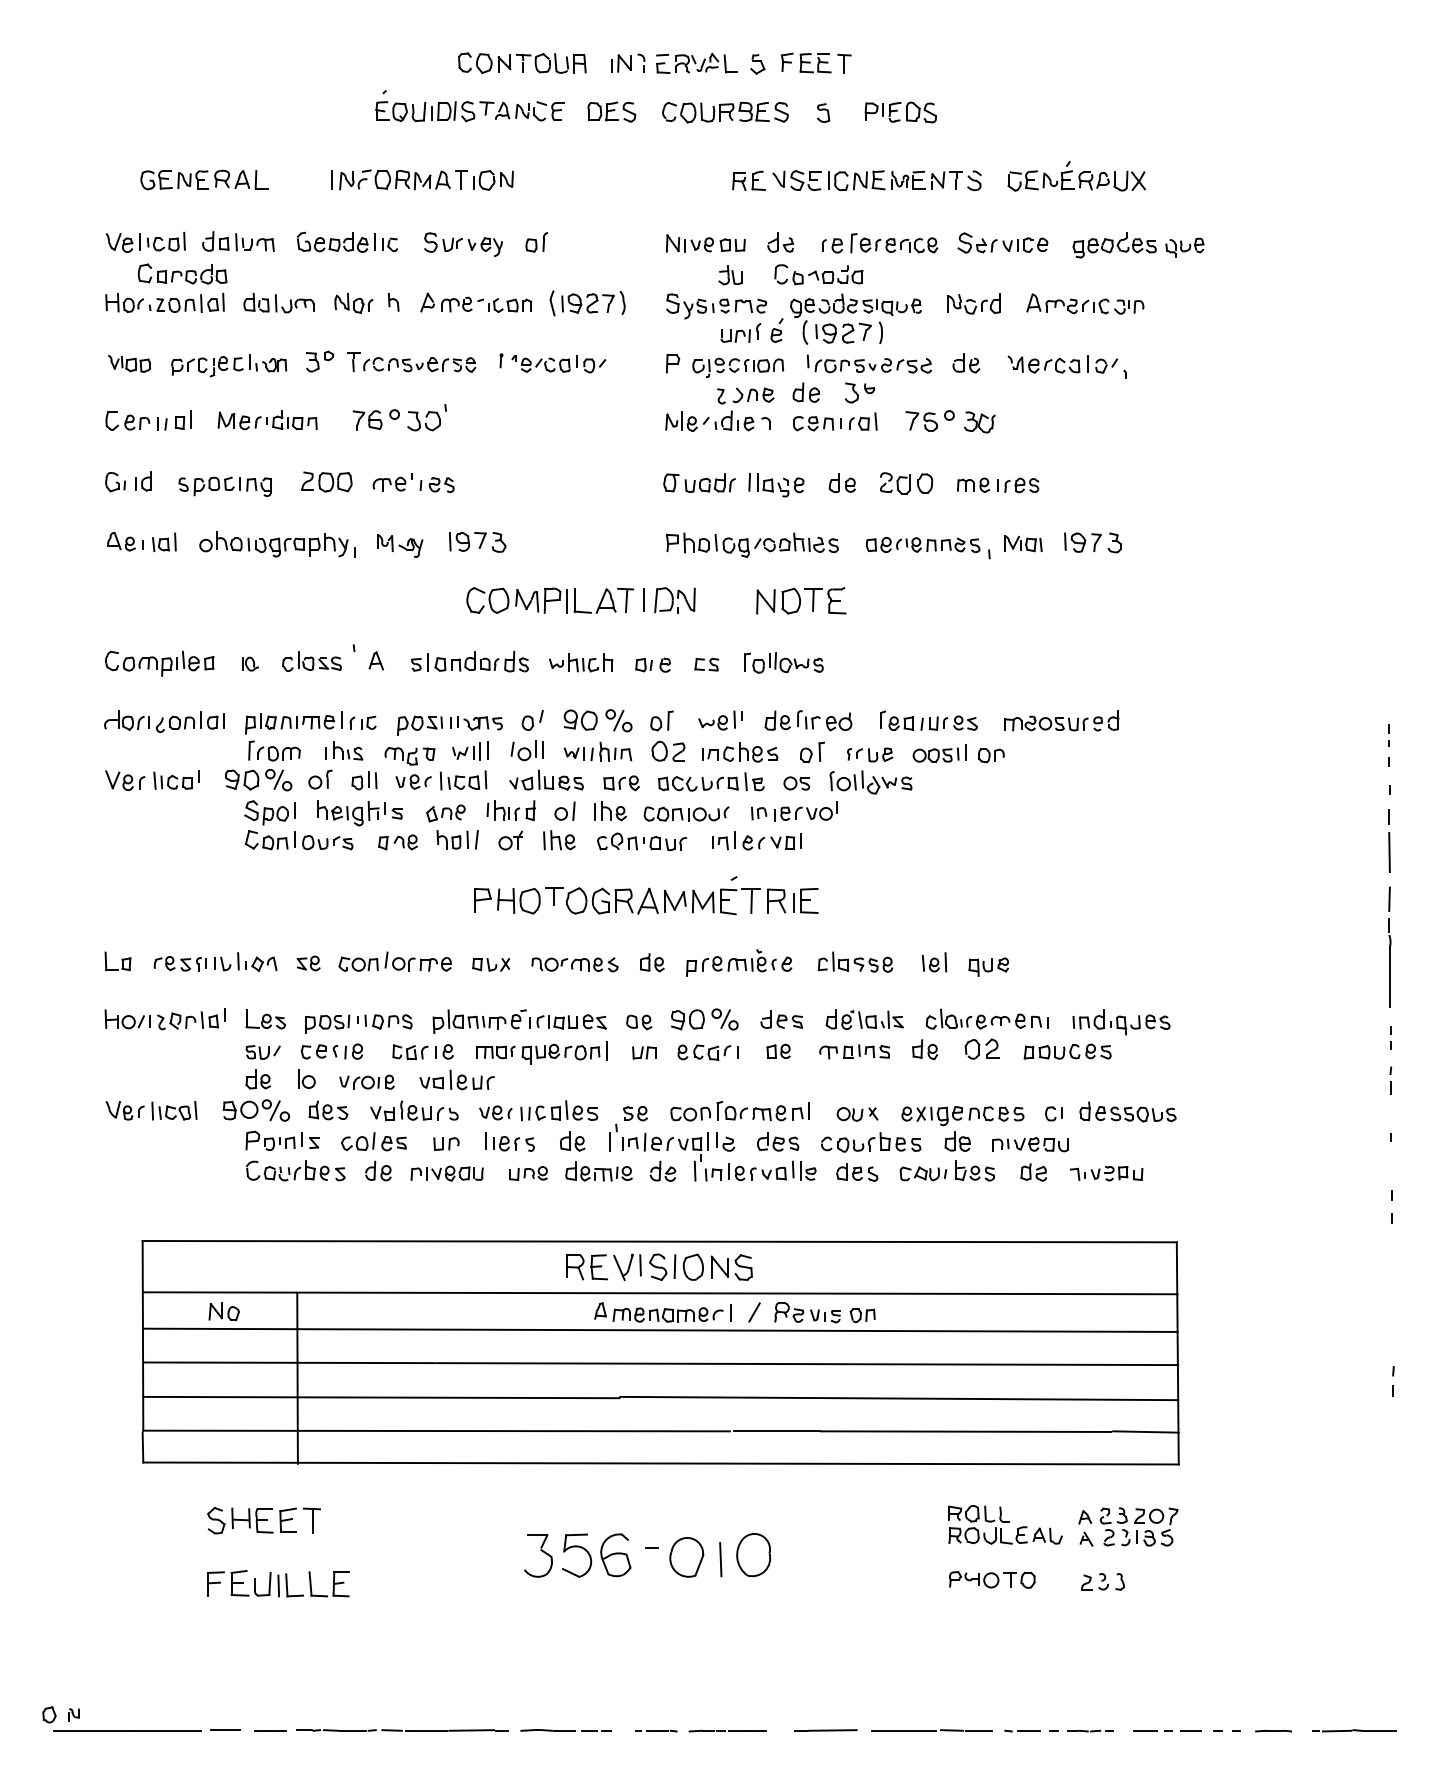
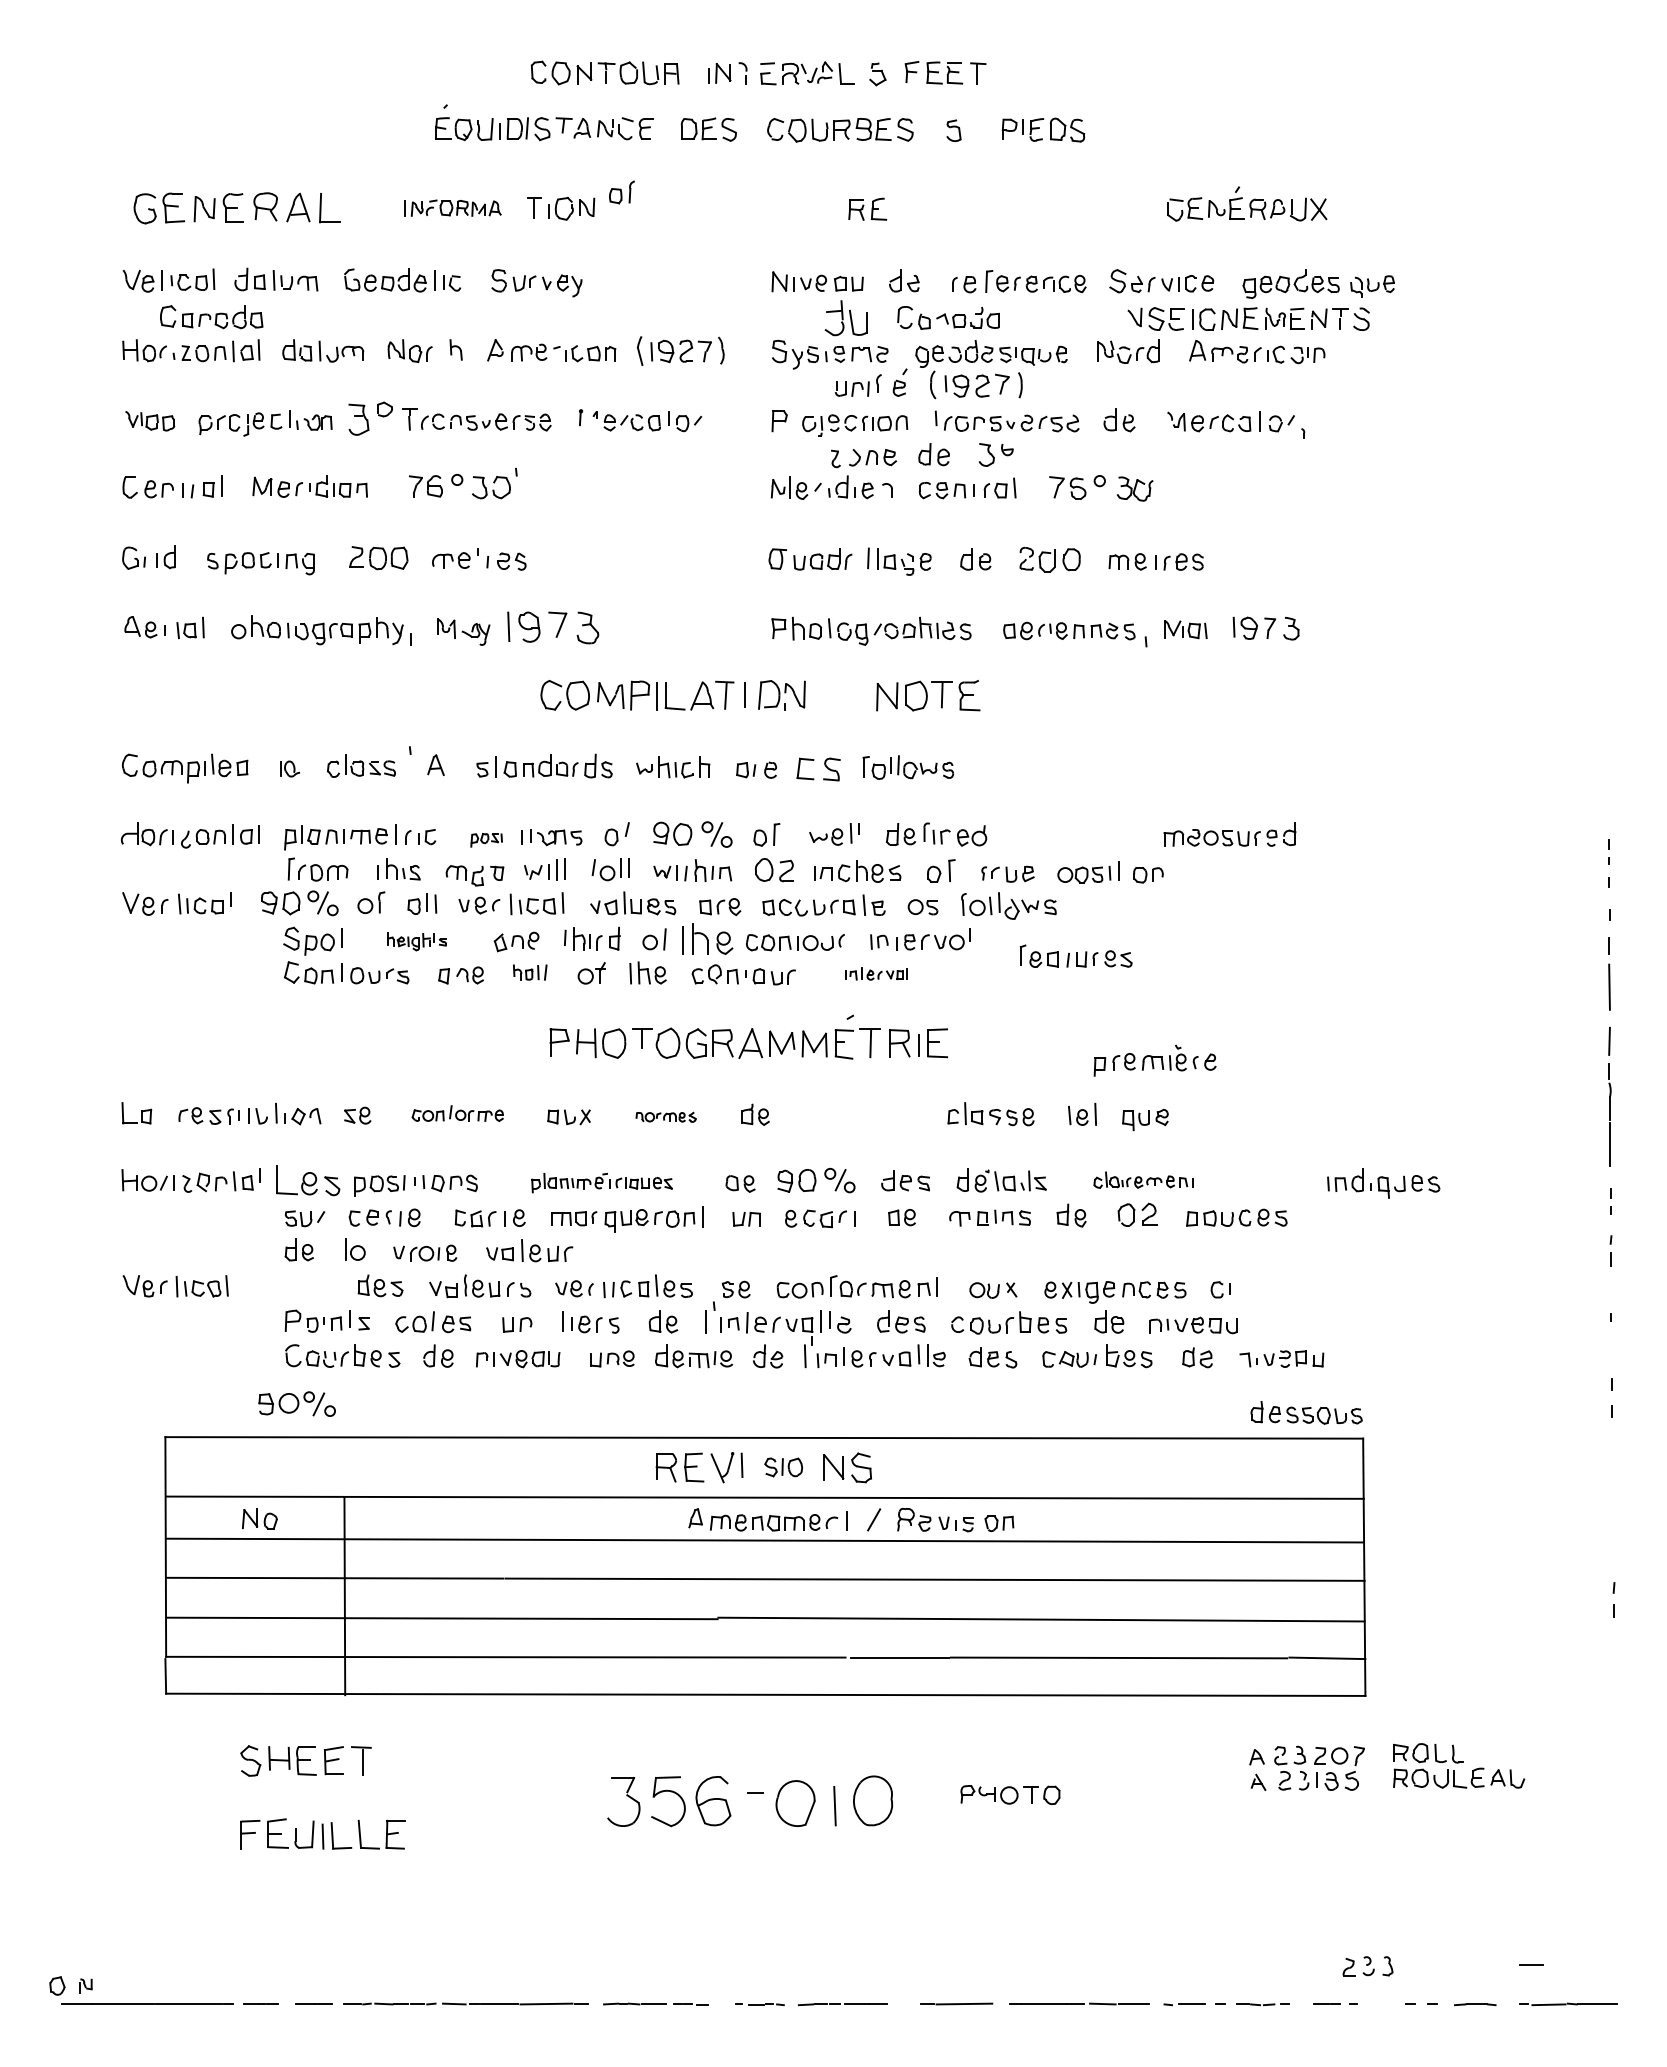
part: (204, 179) -> (237, 207), size x1.4
part: (390, 179) -> (452, 207), size x0.7
part: (876, 180) -> (1248, 318), moved
part: (536, 242) -> (621, 192), moved
part: (730, 275) -> (846, 318), size x1.6
part: (320, 361) -> (371, 418), size x1.4
part: (477, 542) -> (553, 628), size x1.4
part: (706, 664) -> (818, 769), size x1.6
part: (928, 720) -> (1075, 955), moved
part: (419, 725) -> (486, 840), size x0.6
part: (610, 810) -> (707, 938), size x1.4
part: (359, 813) -> (416, 942), size x0.6
part: (457, 839) -> (530, 972), size x0.7
part: (756, 840) -> (876, 973), size x0.6
part: (394, 961) -> (457, 1113), size x0.7
part: (739, 962) -> (1155, 1060), moved
part: (574, 964) -> (665, 1116), size x0.6
part: (986, 1018) -> (1142, 1179), size x0.7
part: (265, 1019) -> (307, 1180), size x1.4
part: (519, 1021) -> (601, 1182), size x0.7
part: (1121, 1022) -> (1383, 1184), moved
part: (255, 1110) -> (296, 1404), moved
part: (1127, 1111) -> (1306, 1412), moved
part: (676, 1266) -> (783, 1466), size x0.6
part: (1005, 1524) -> (1458, 1765), moved
part: (992, 1579) -> (1010, 1794), moved
part: (1103, 1581) -> (1368, 1965), moved
line: (1190, 1730) -> (1530, 1964), moved

